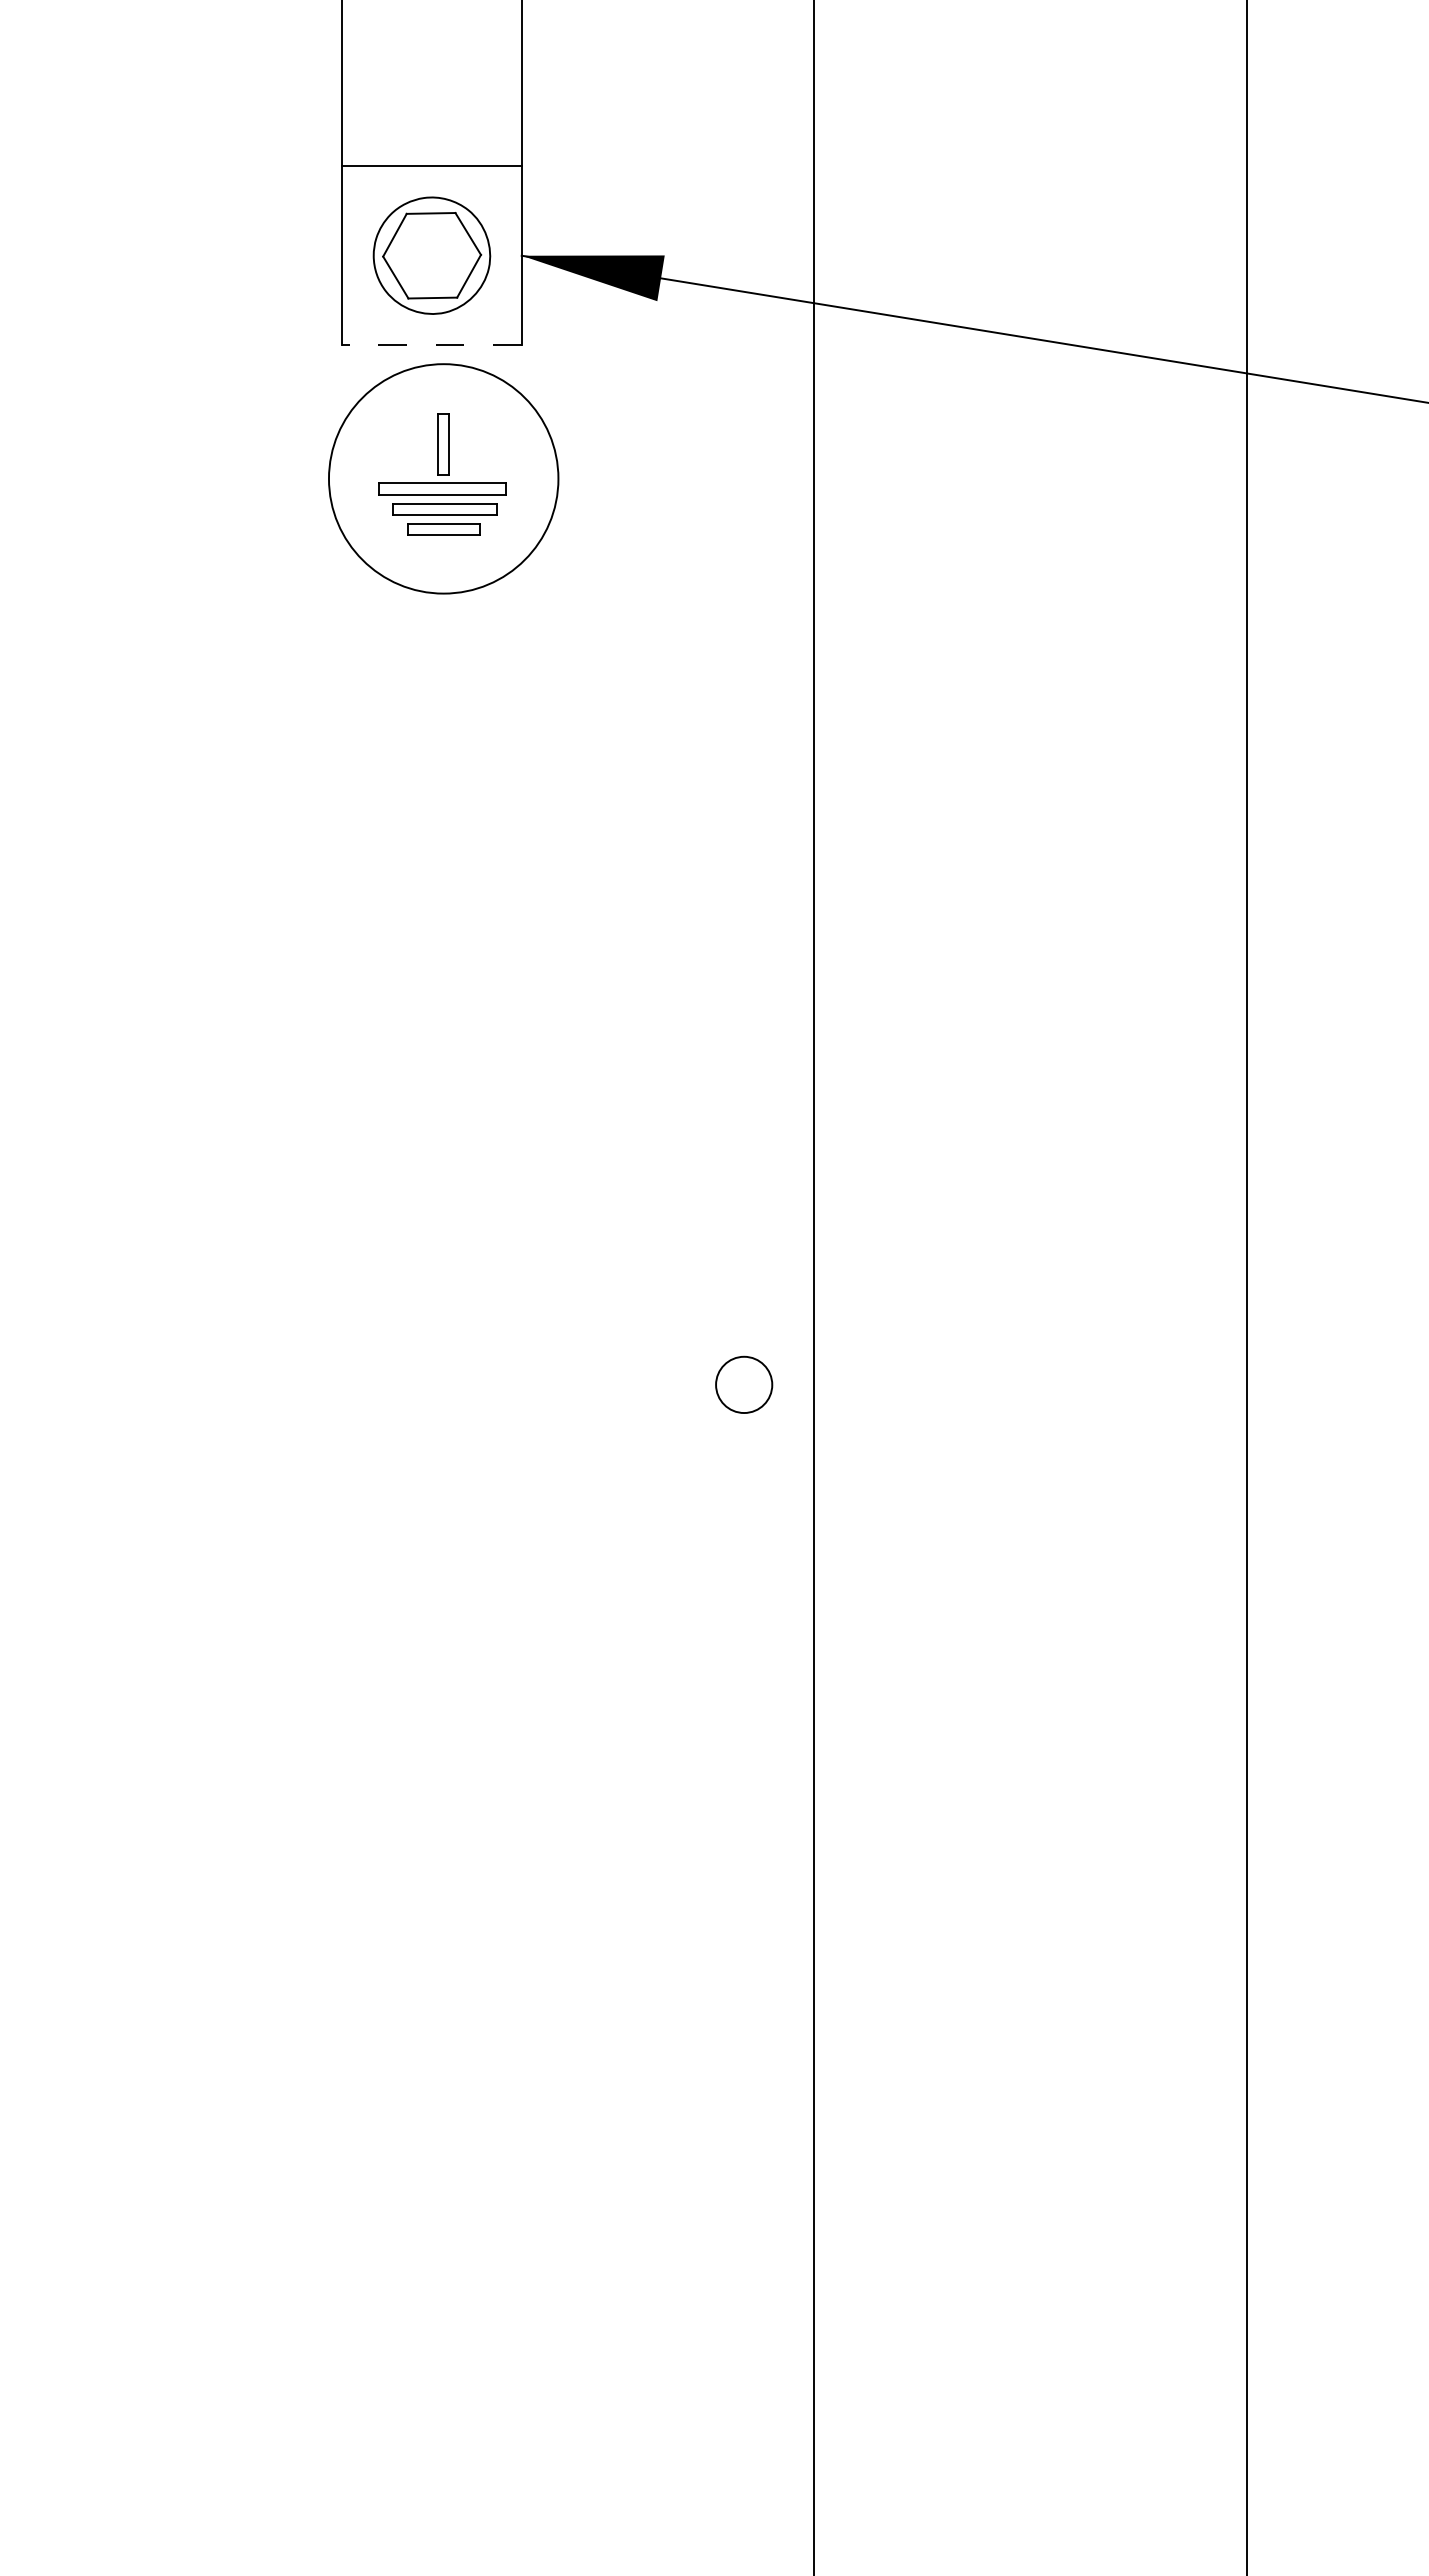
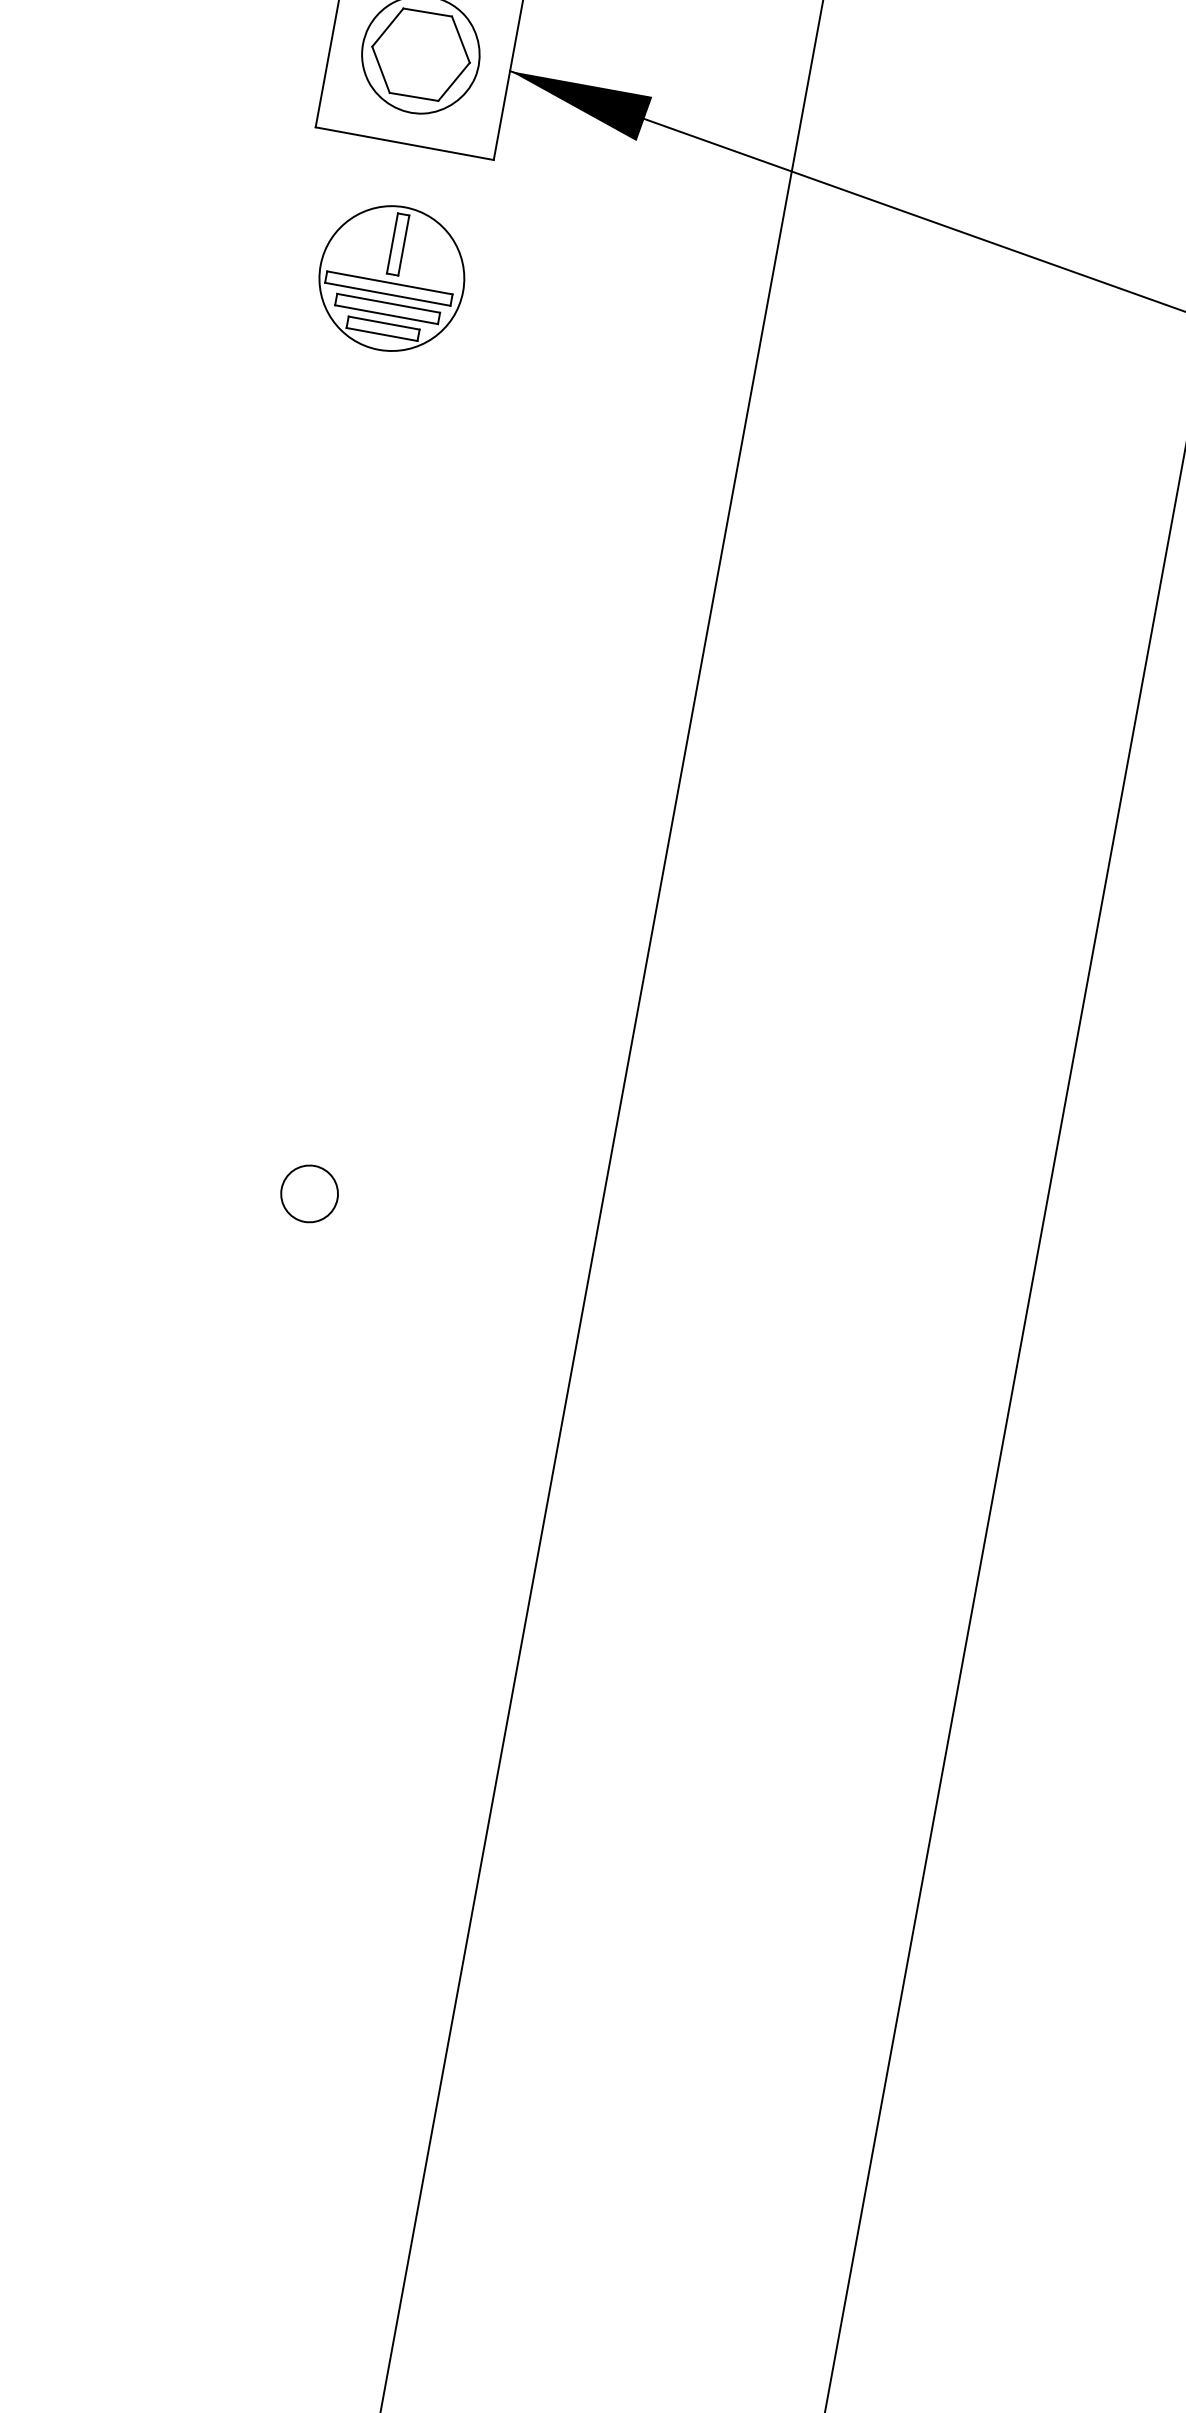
line: (432, 345) -> (405, 144), dashed -> solid
circle: (443, 478) -> (391, 278), size x0.62
circle: (744, 1384) -> (310, 1193), moved

